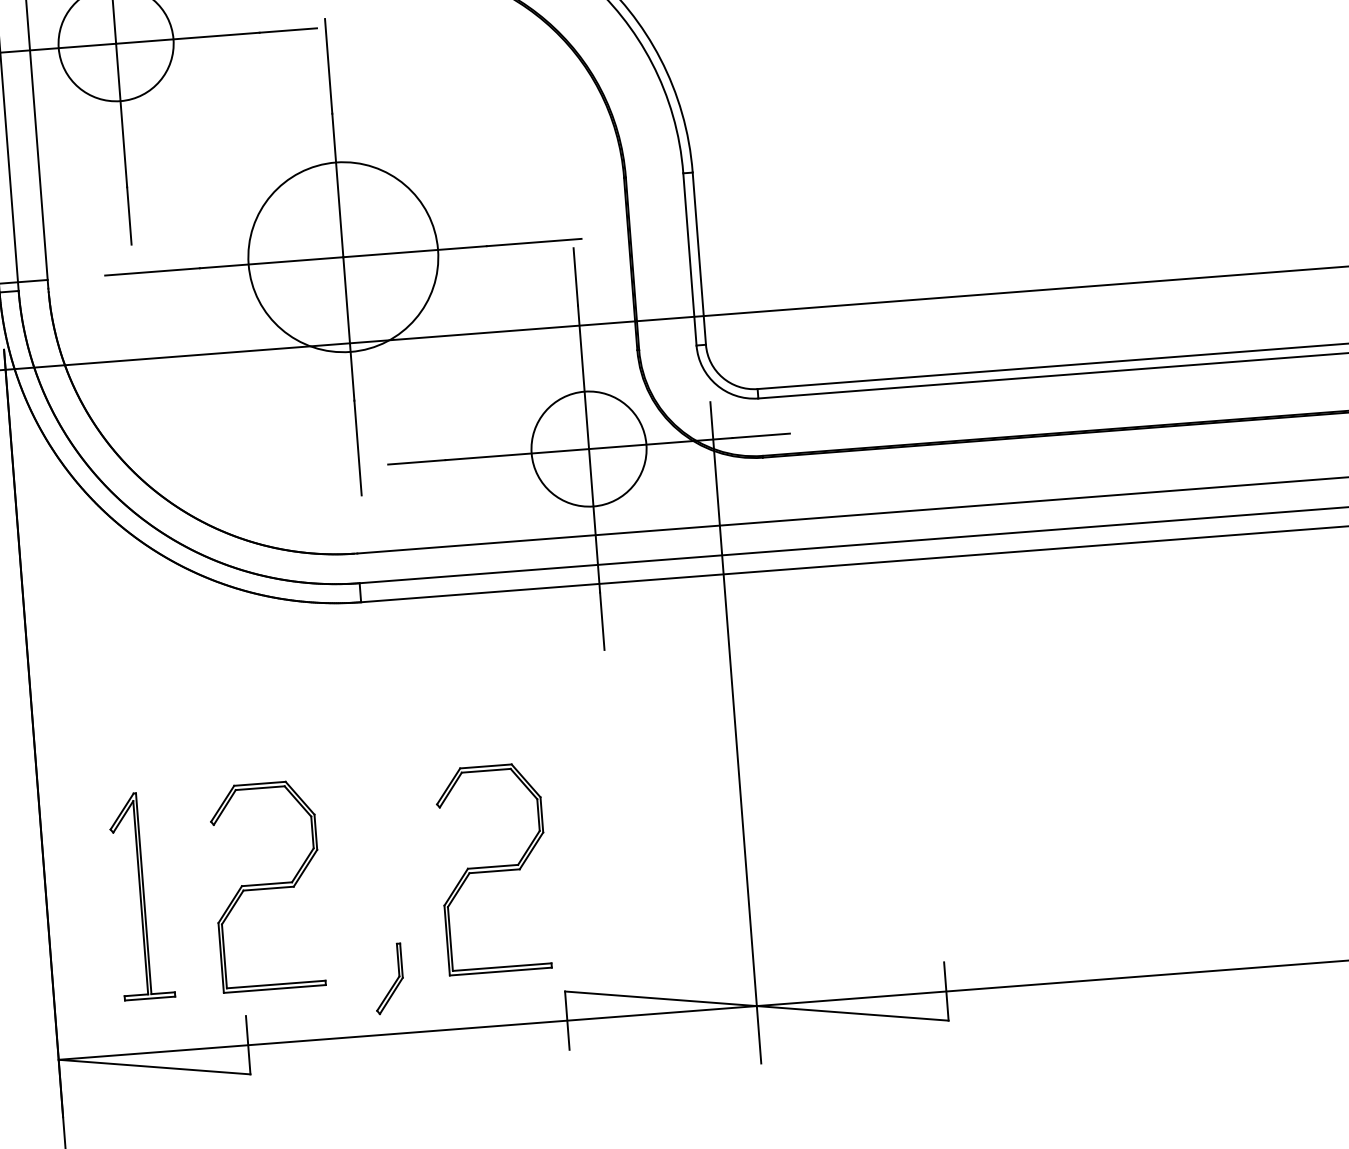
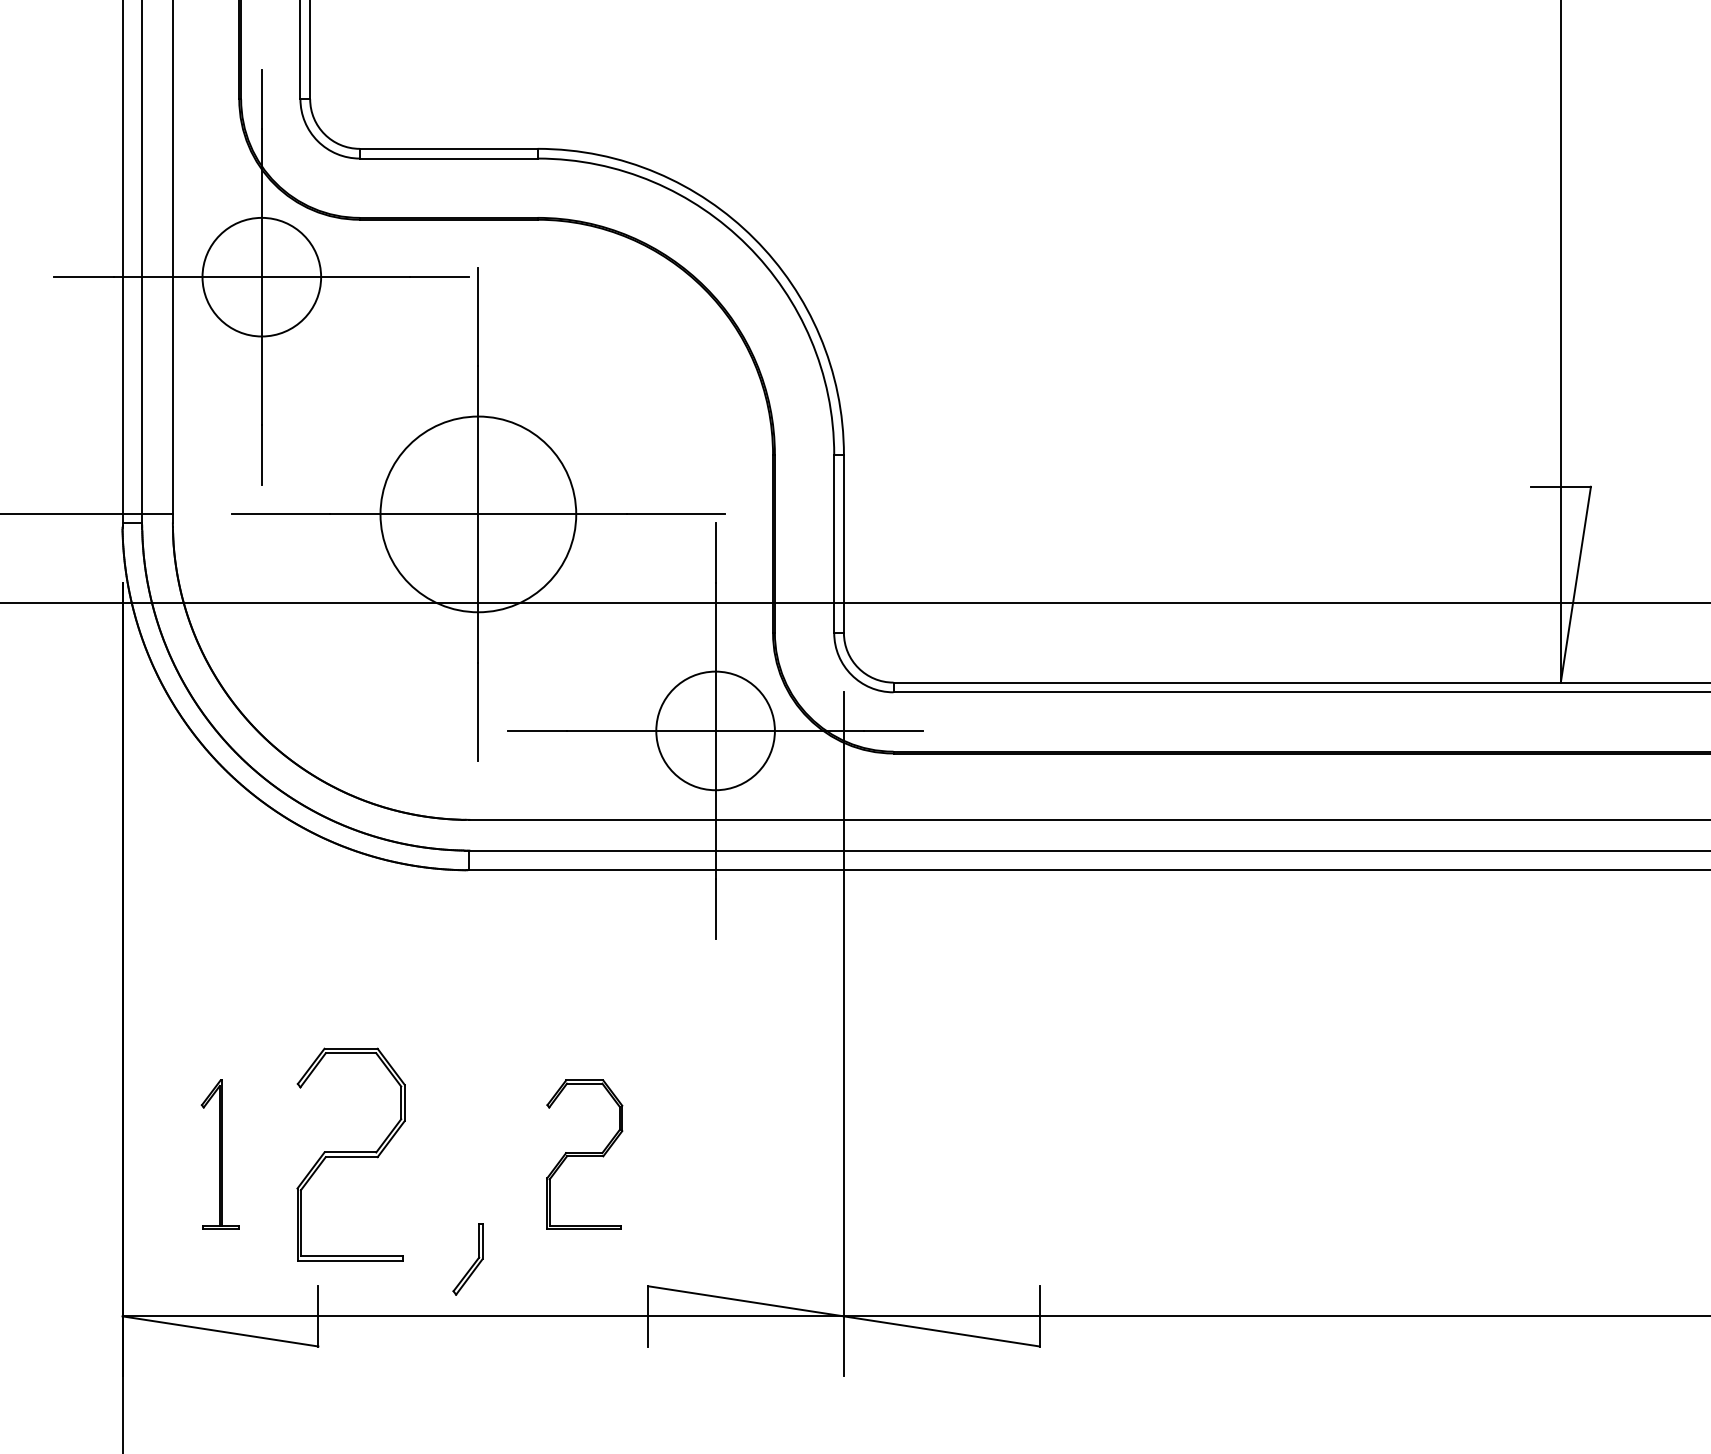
part: (493, 868) -> (584, 1154), size x0.7
part: (141, 895) -> (220, 1154), size x0.7

